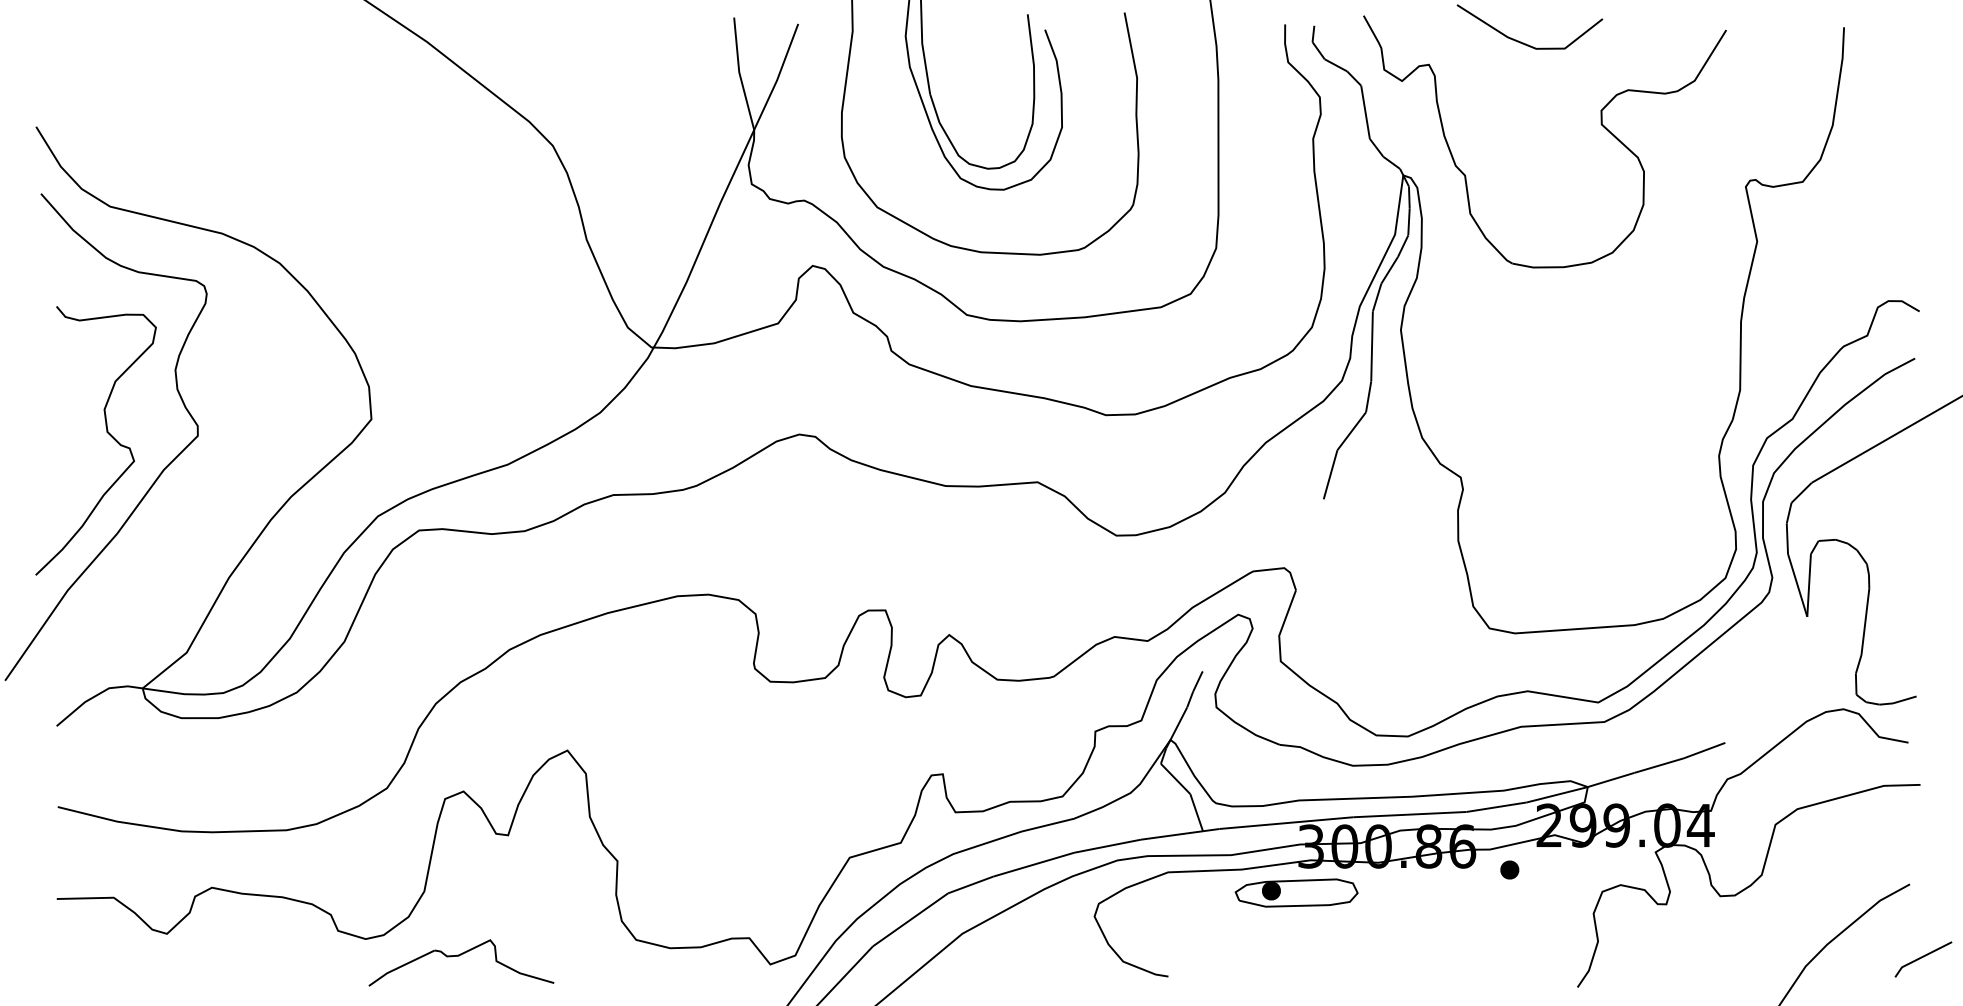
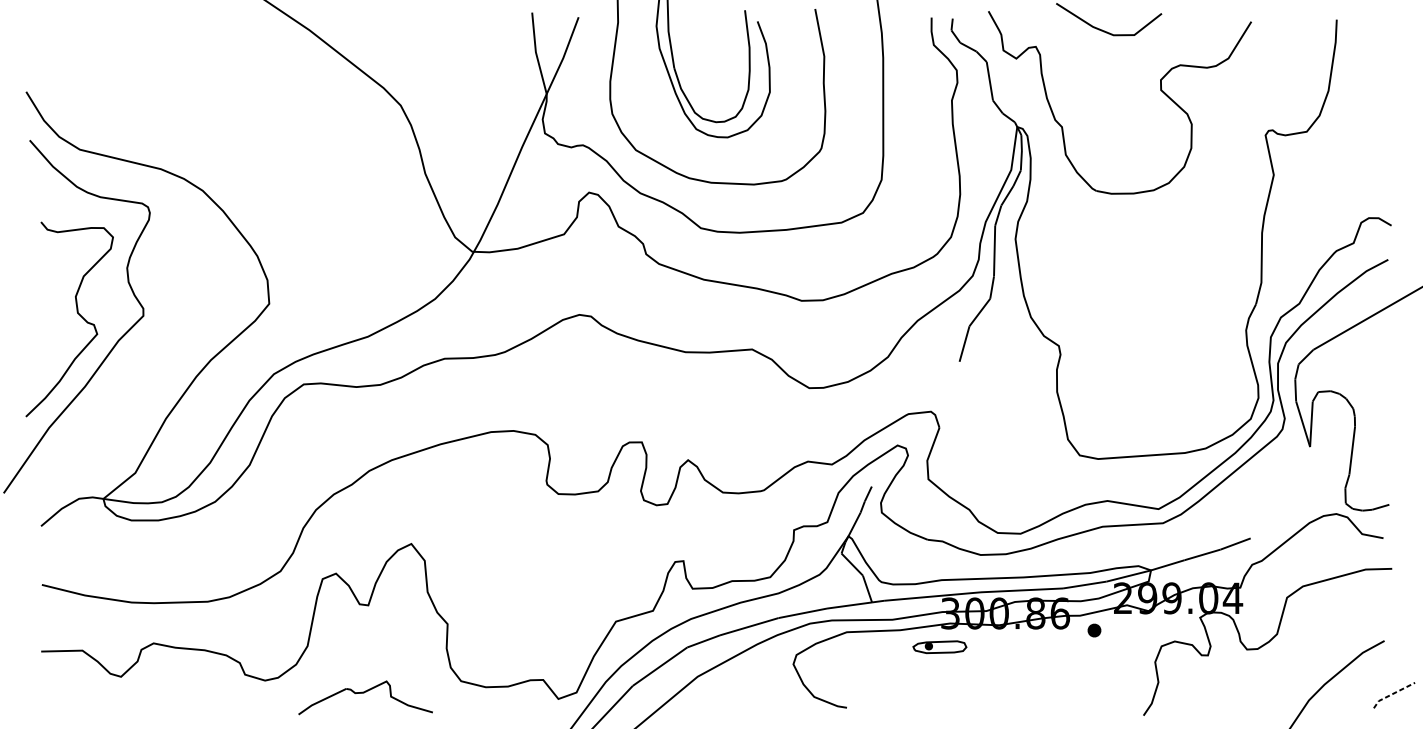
part: (1296, 892) -> (939, 646), size x0.6
part: (459, 956) -> (364, 693), moved
line: (1921, 957) -> (1392, 693), solid -> dashed

